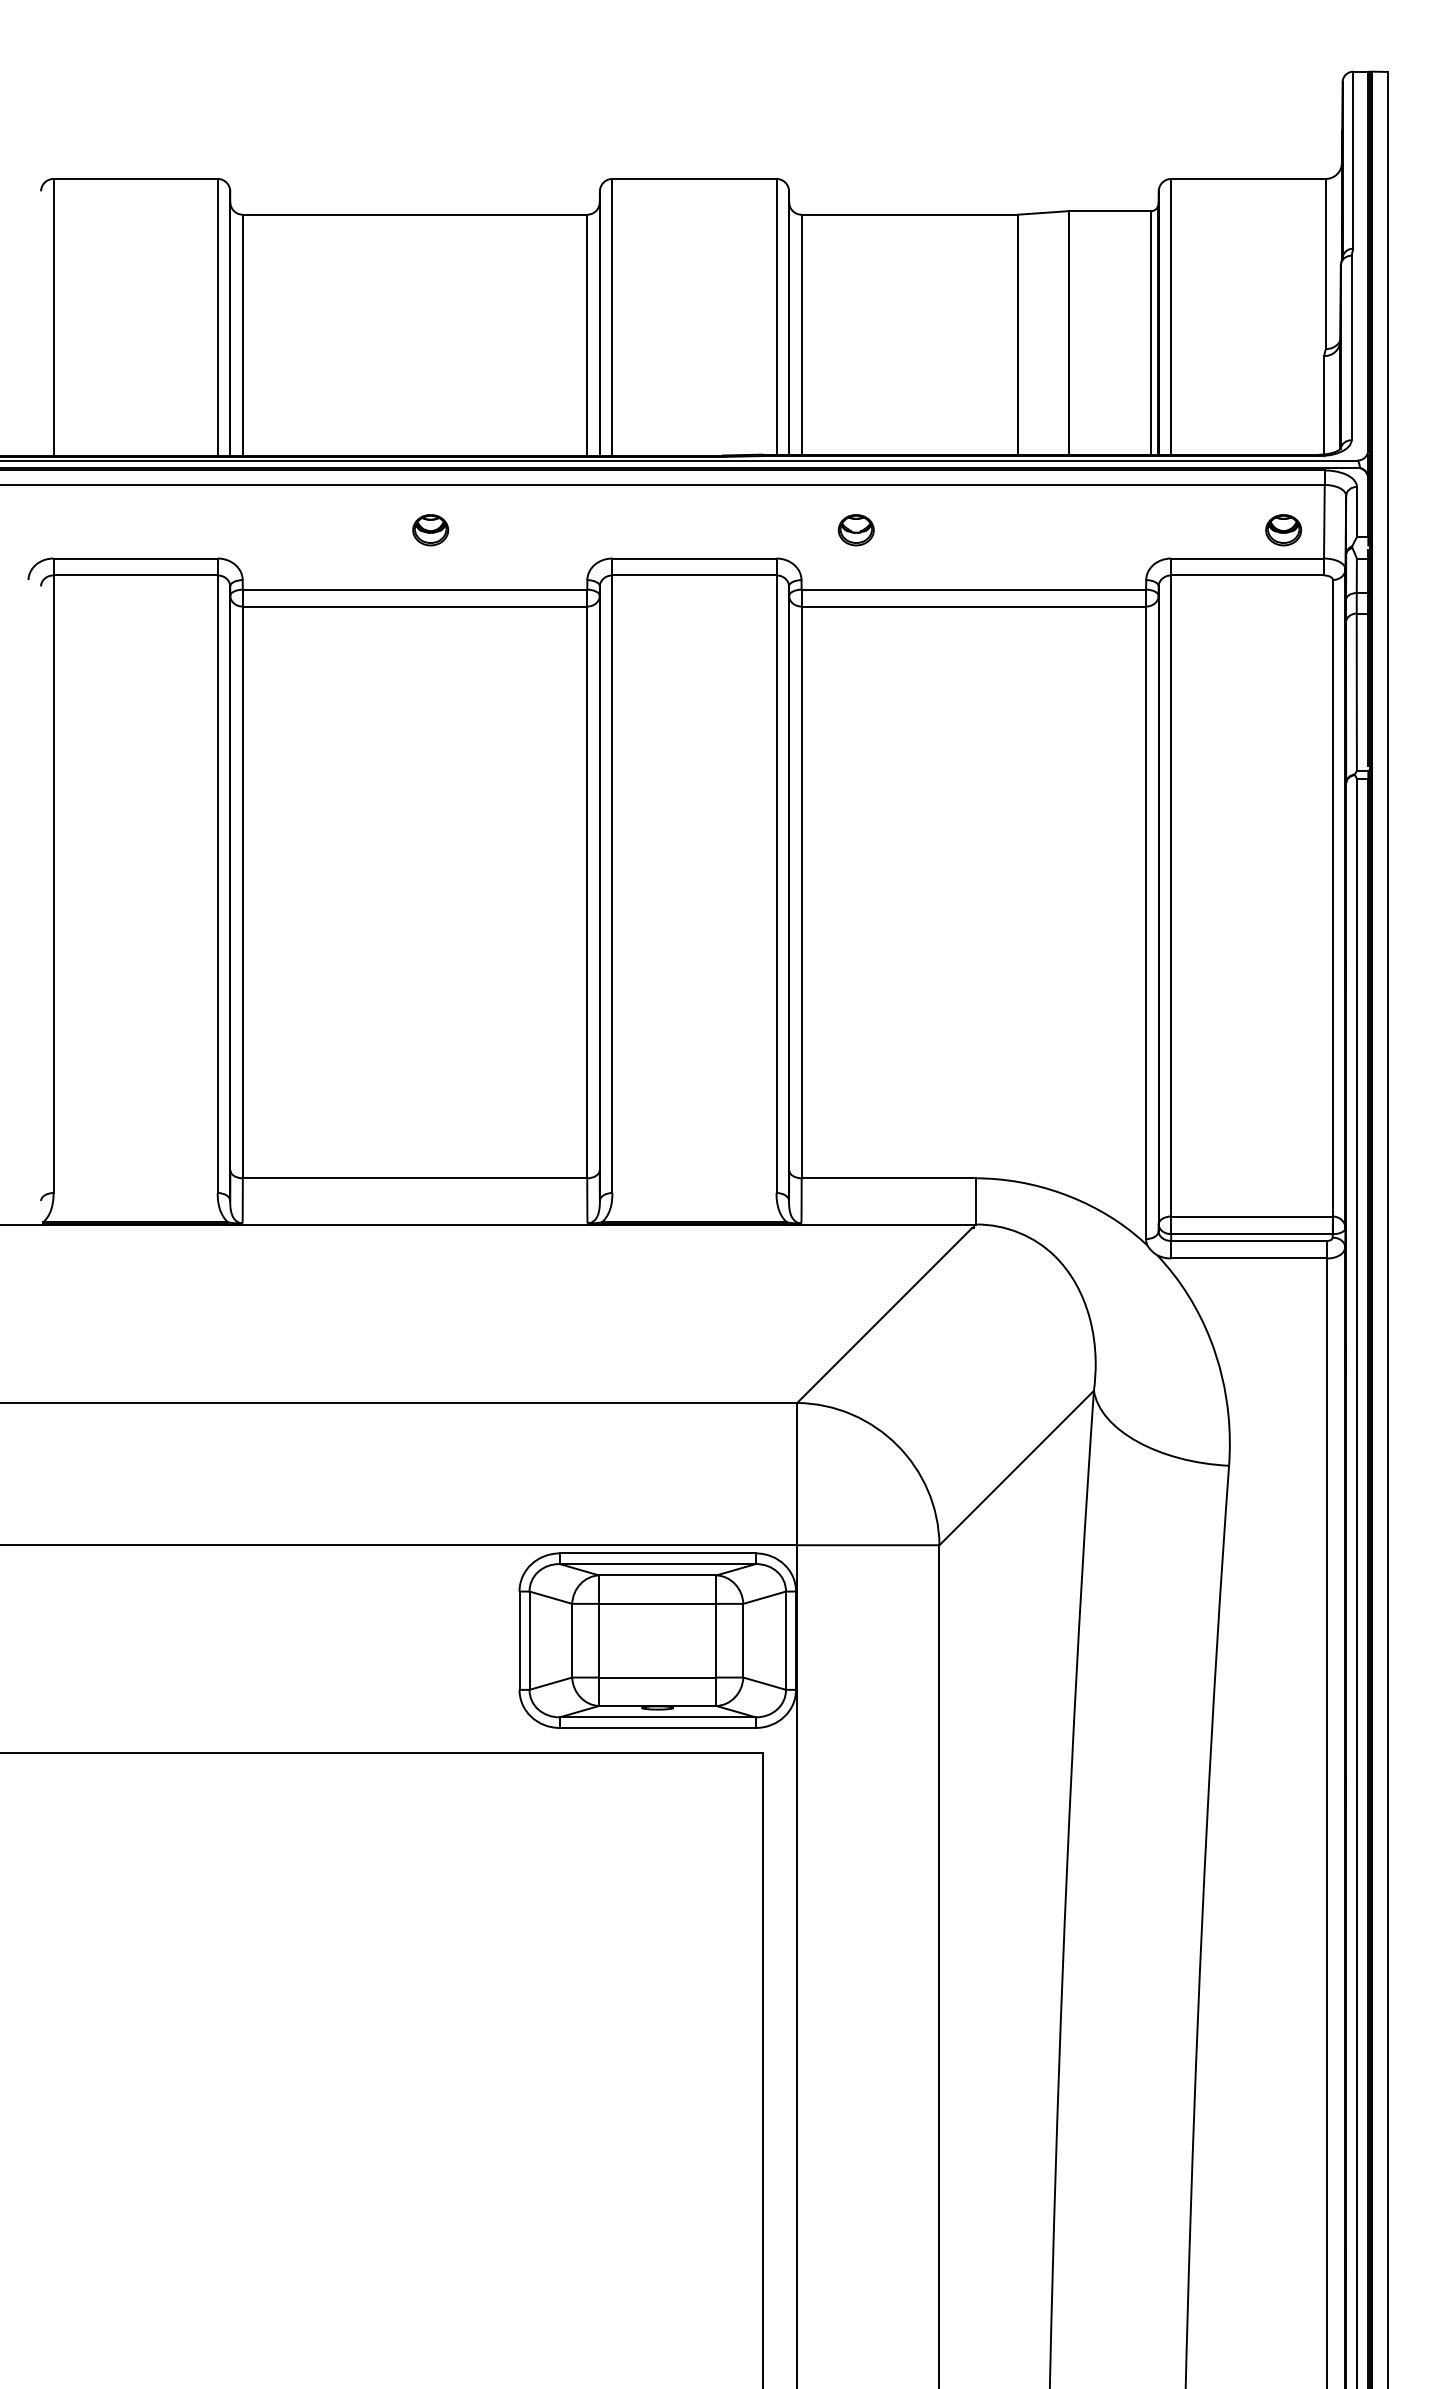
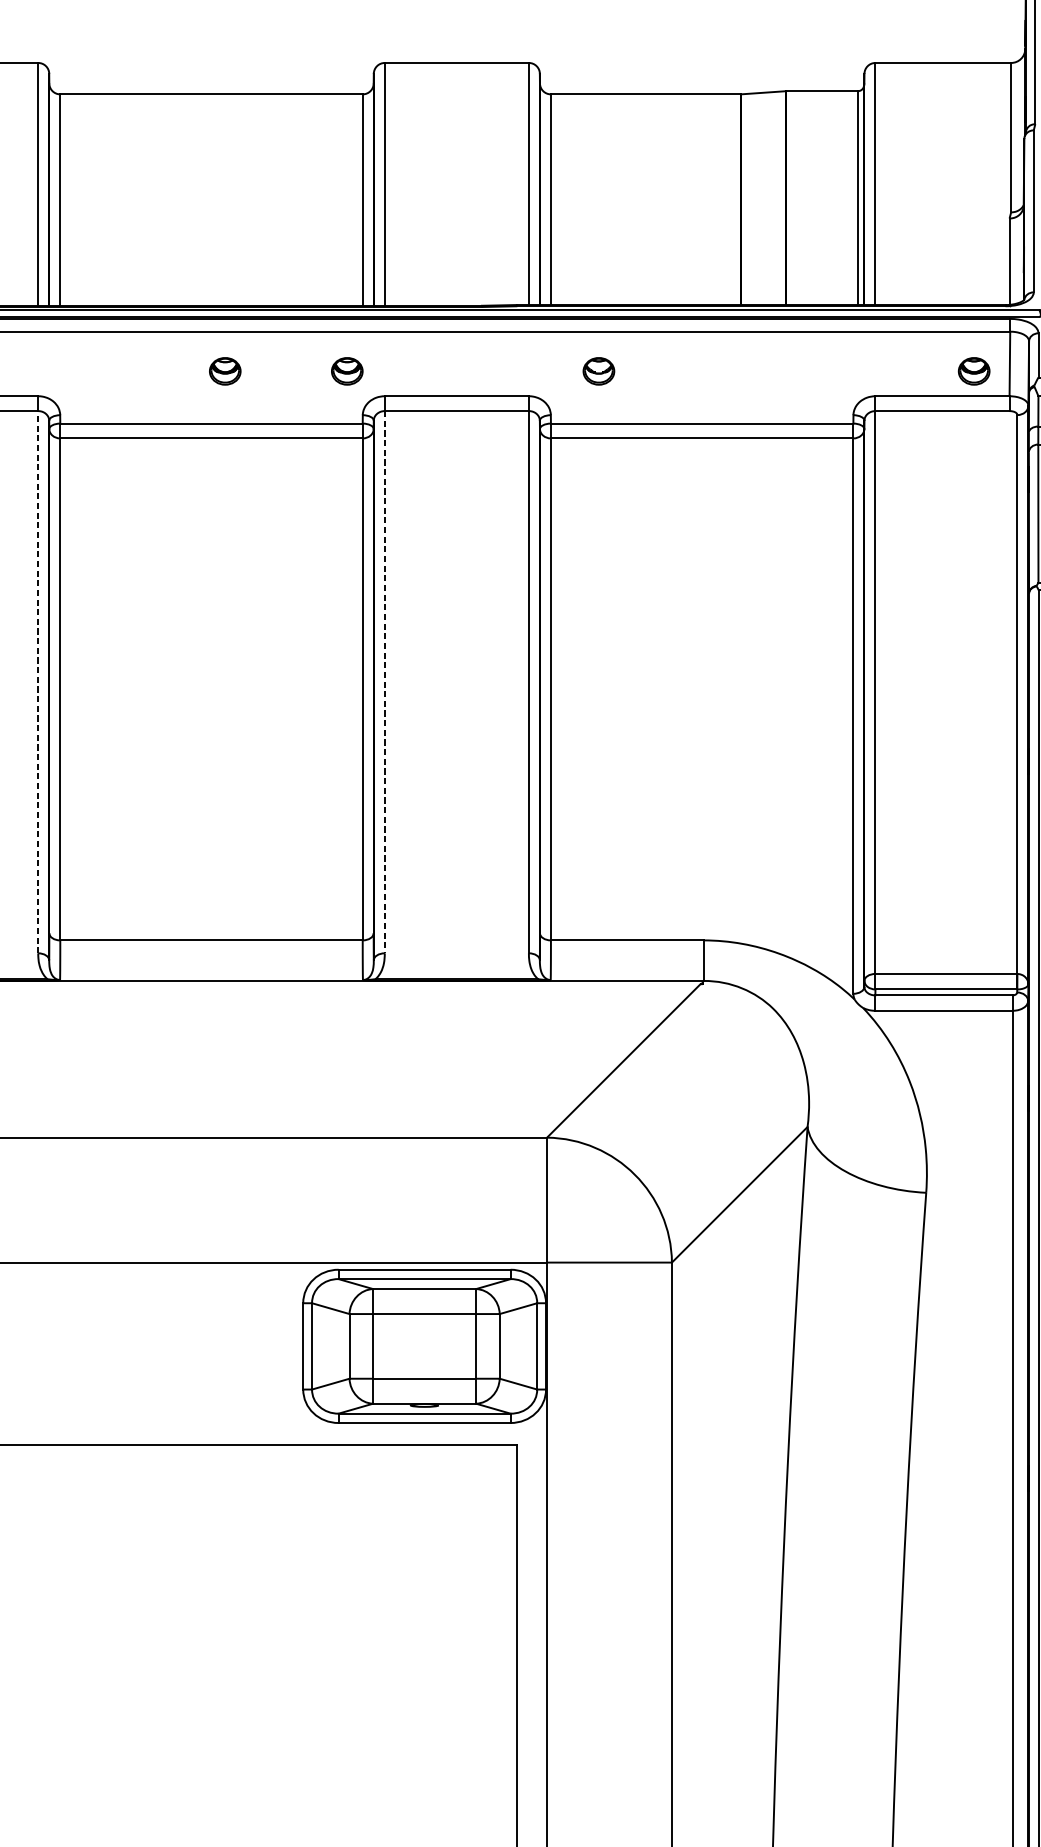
part: (569, 530) -> (347, 371), added
line: (217, 884) -> (38, 682), solid -> dashed
line: (612, 884) -> (384, 682), solid -> dashed

